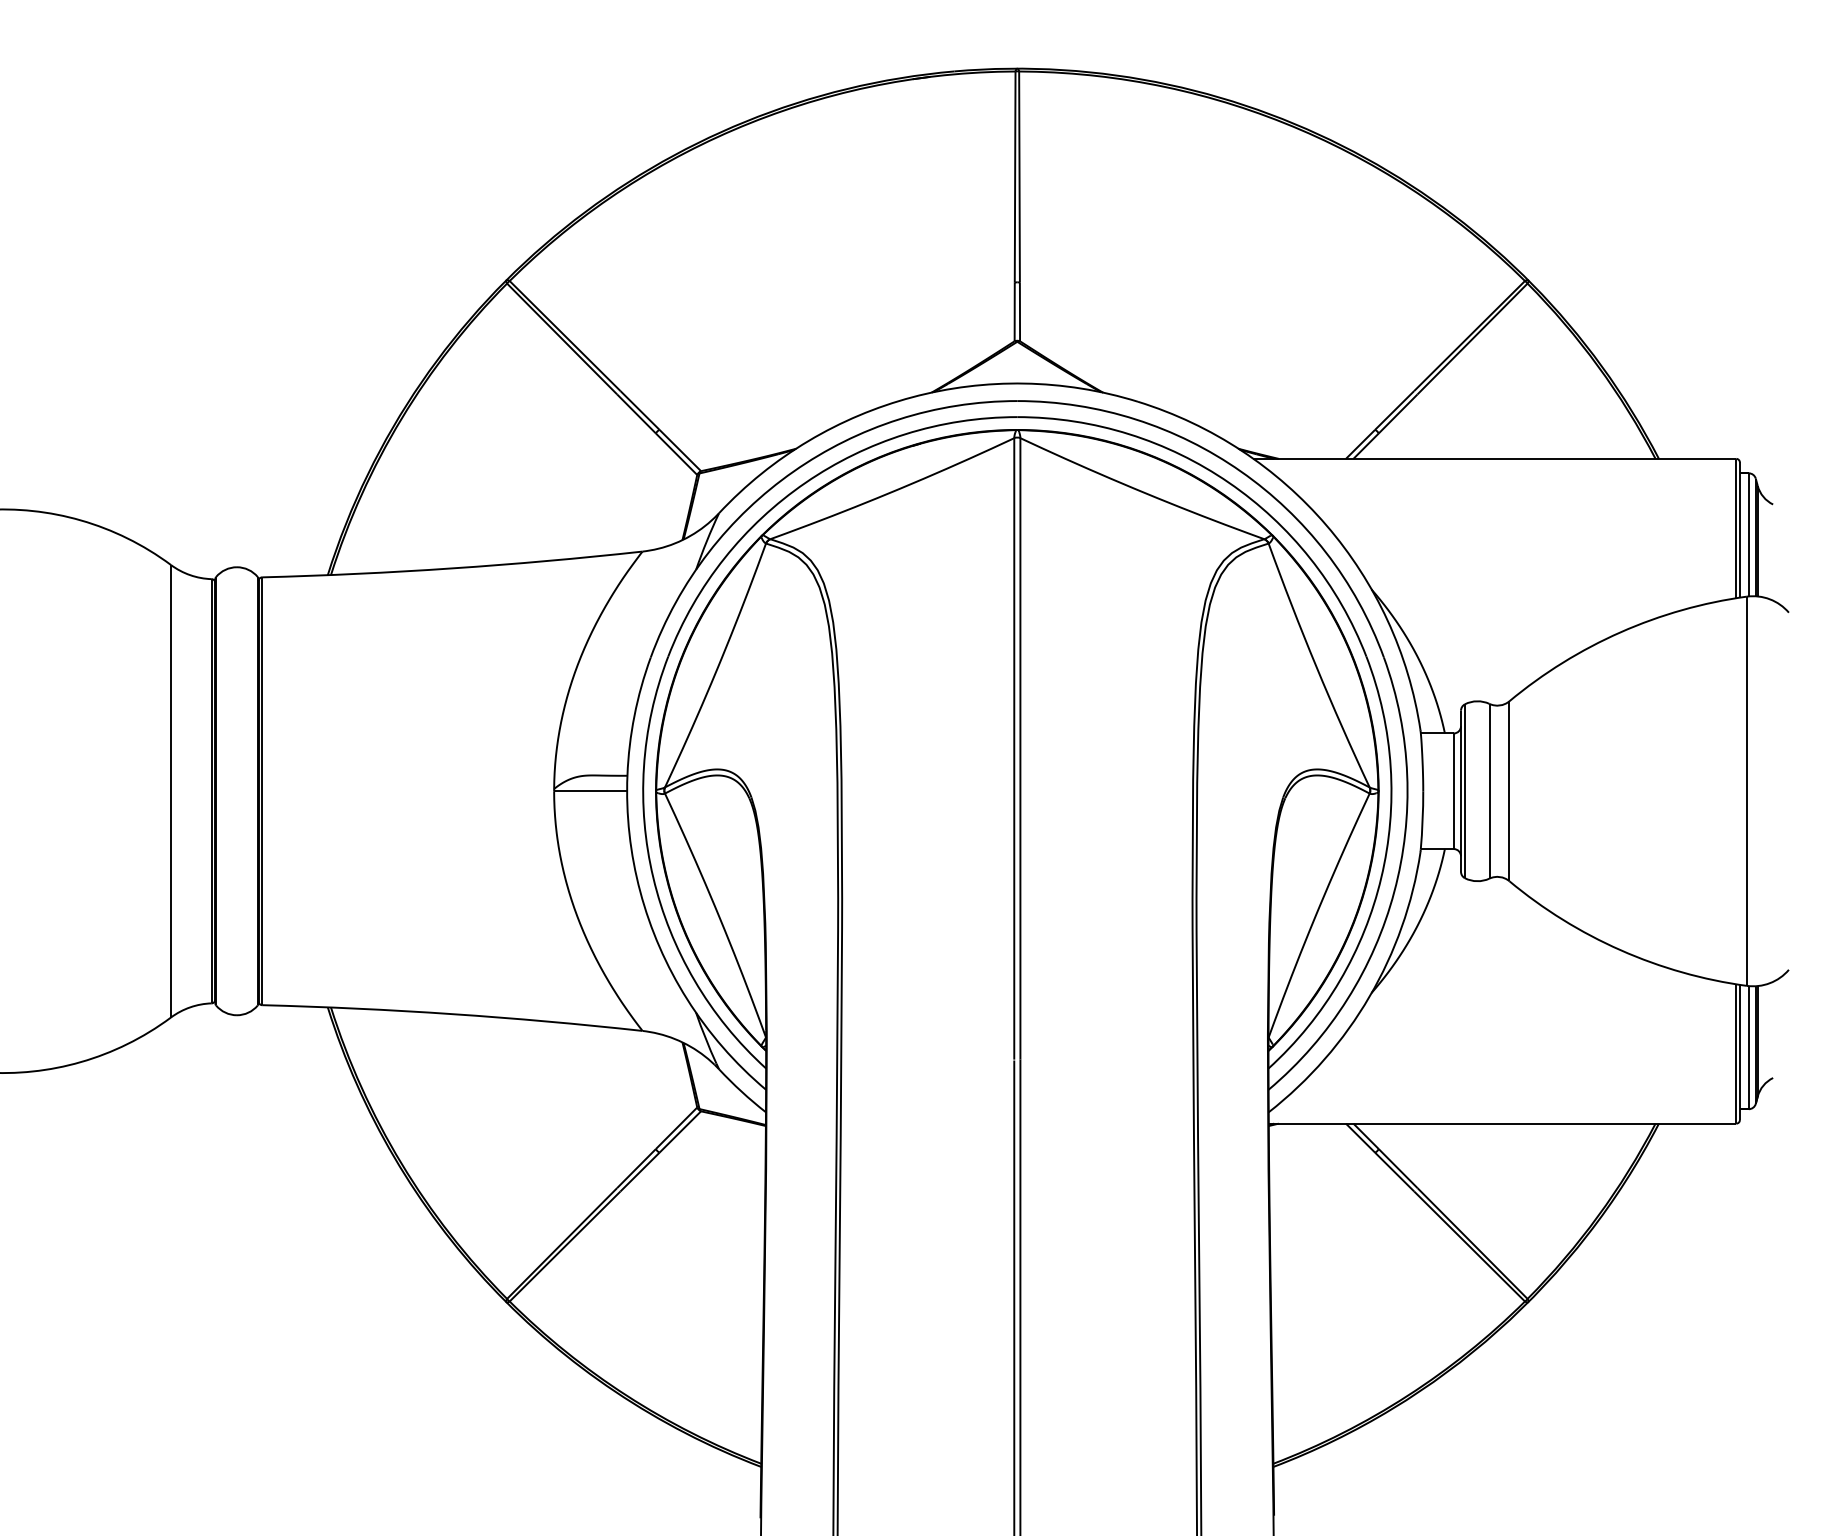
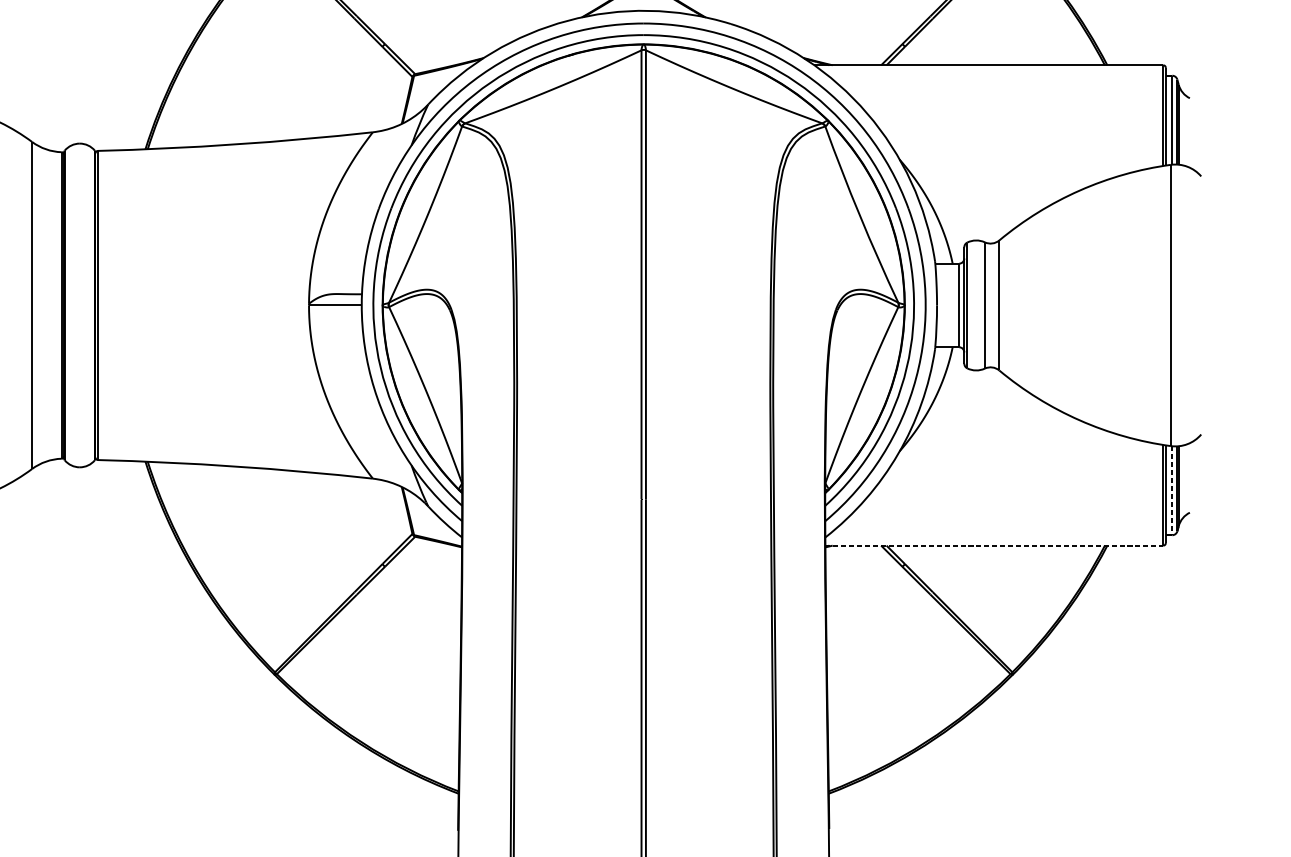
line: (1748, 1047) -> (1172, 490), solid -> dashed
line: (1502, 1123) -> (994, 545), solid -> dashed

